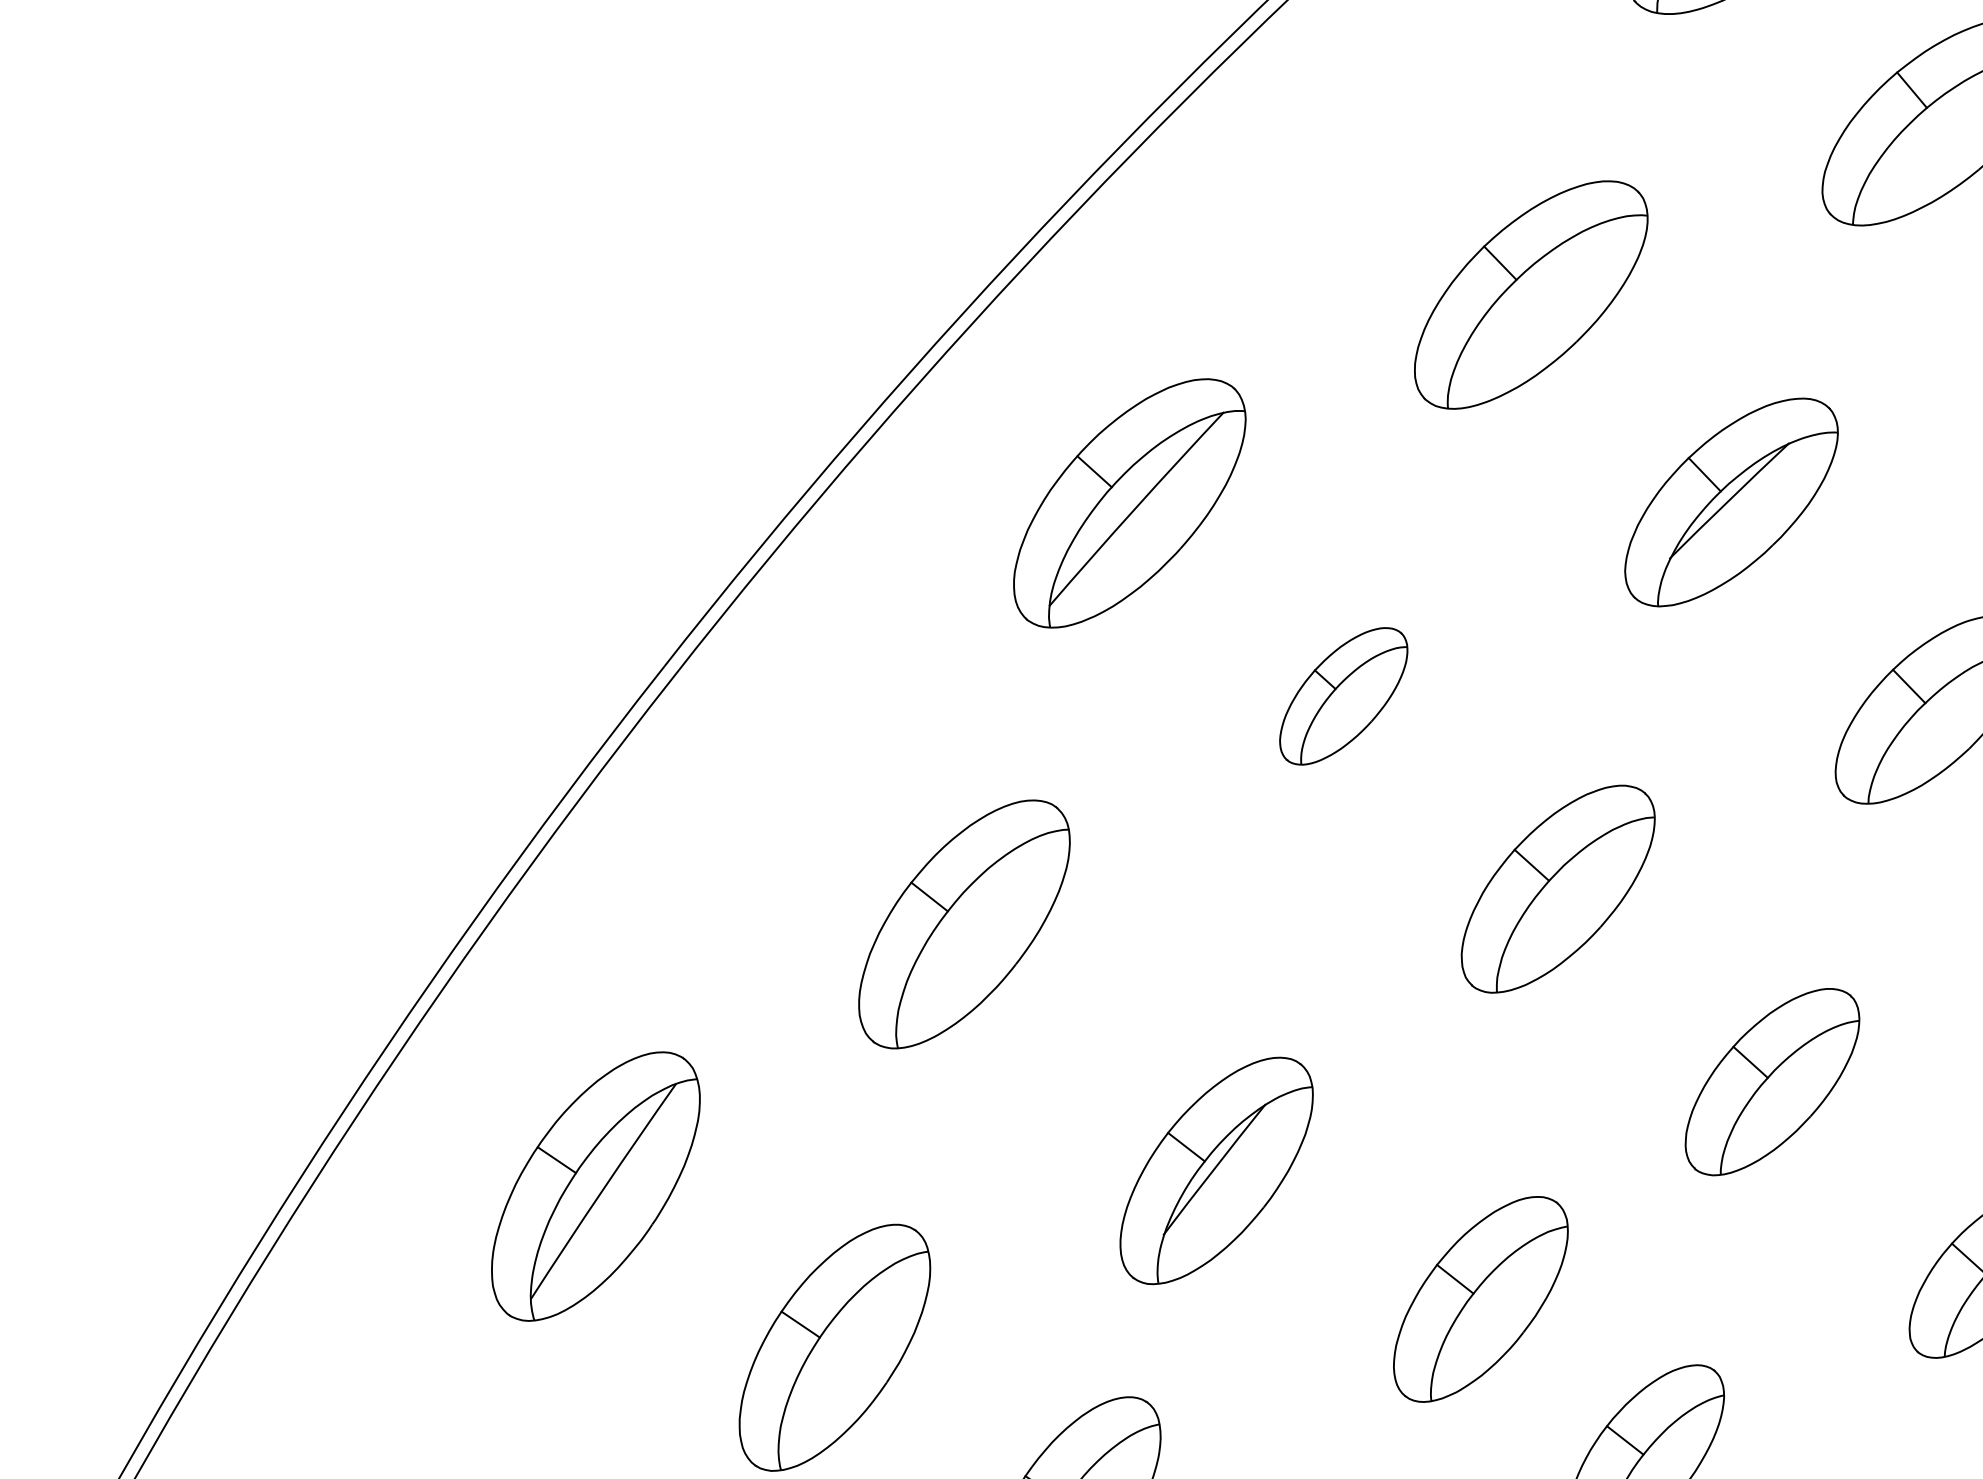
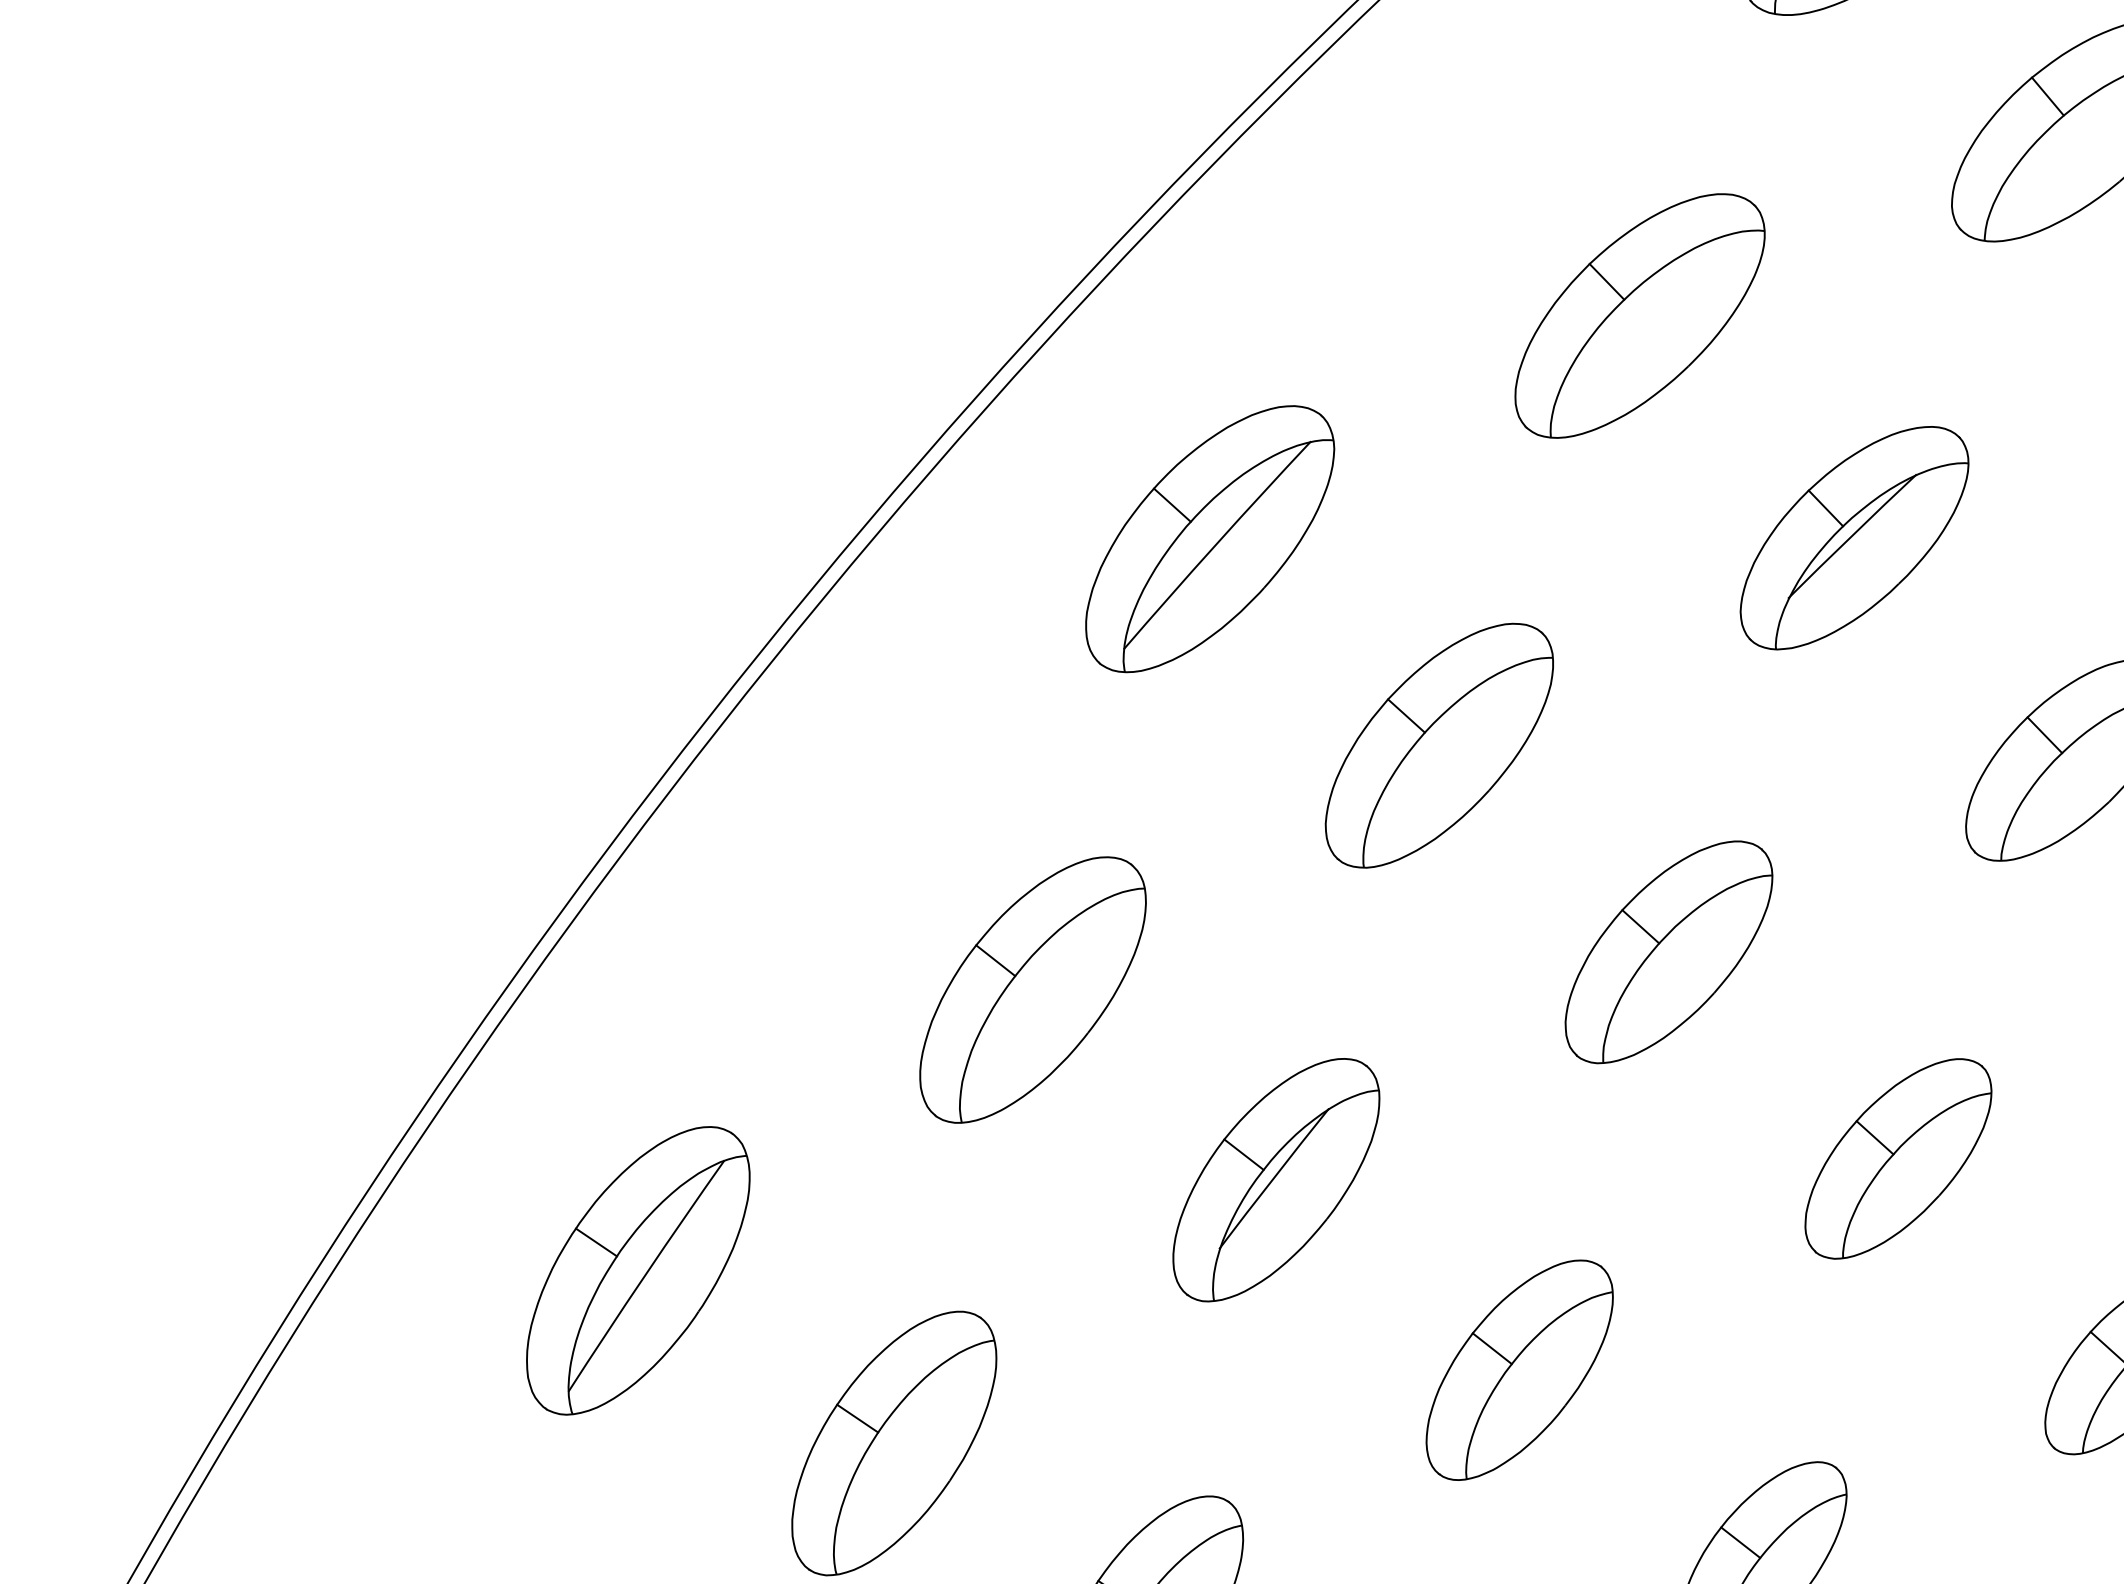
part: (1343, 696) -> (1438, 745), size x1.67
part: (1216, 1170) -> (1276, 1179), moved
part: (1480, 1299) -> (1519, 1370), moved

